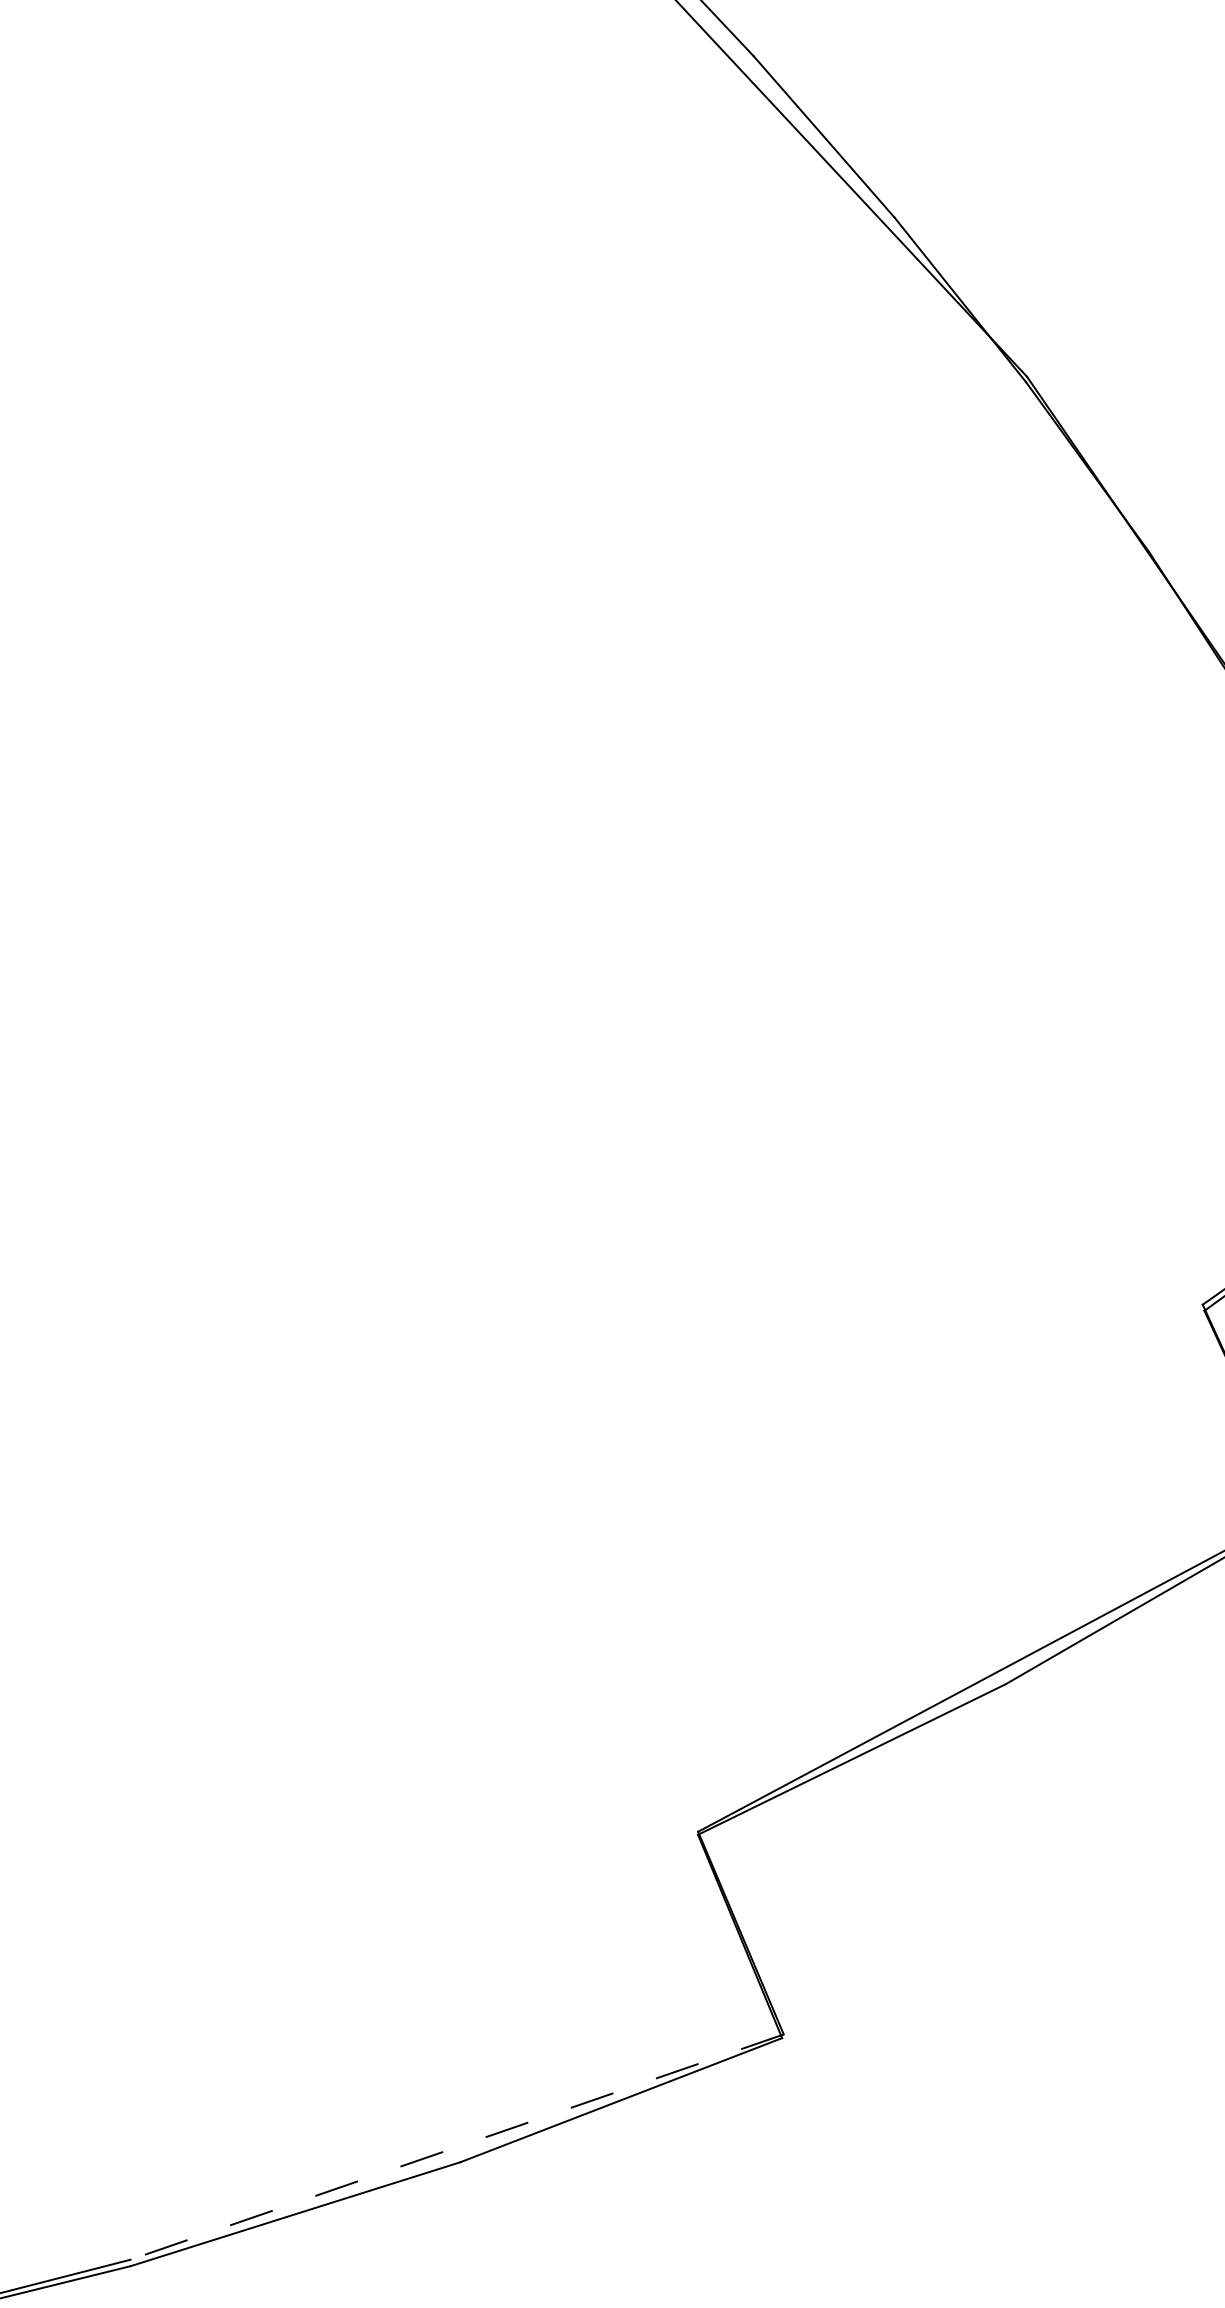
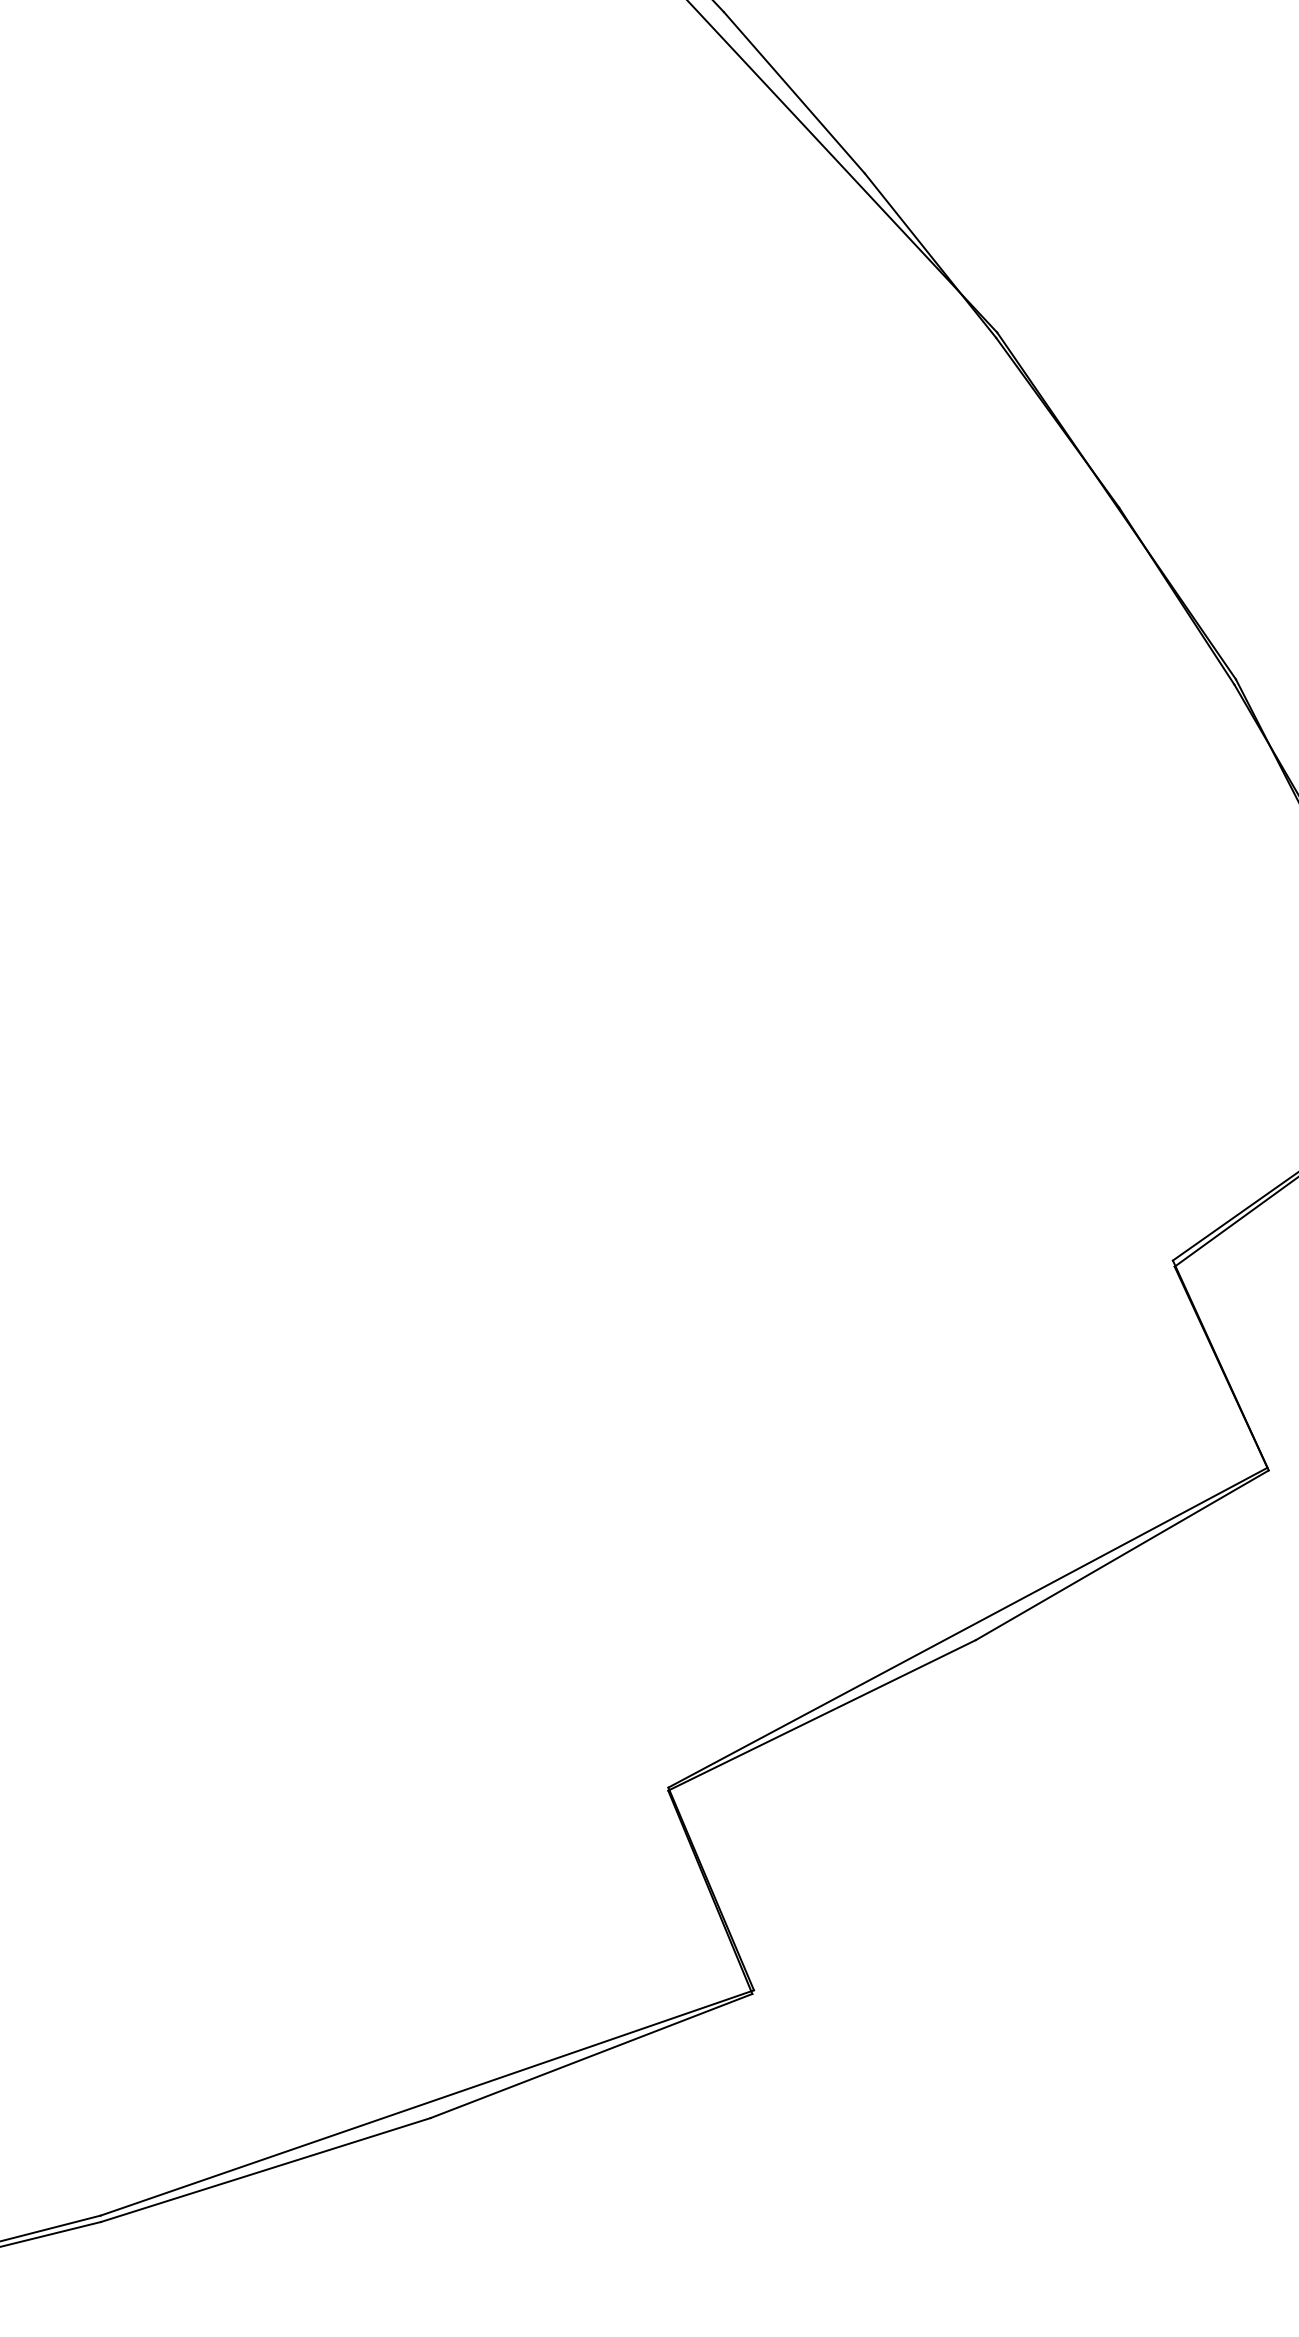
line: (456, 2147) -> (426, 2103), dashed -> solid

